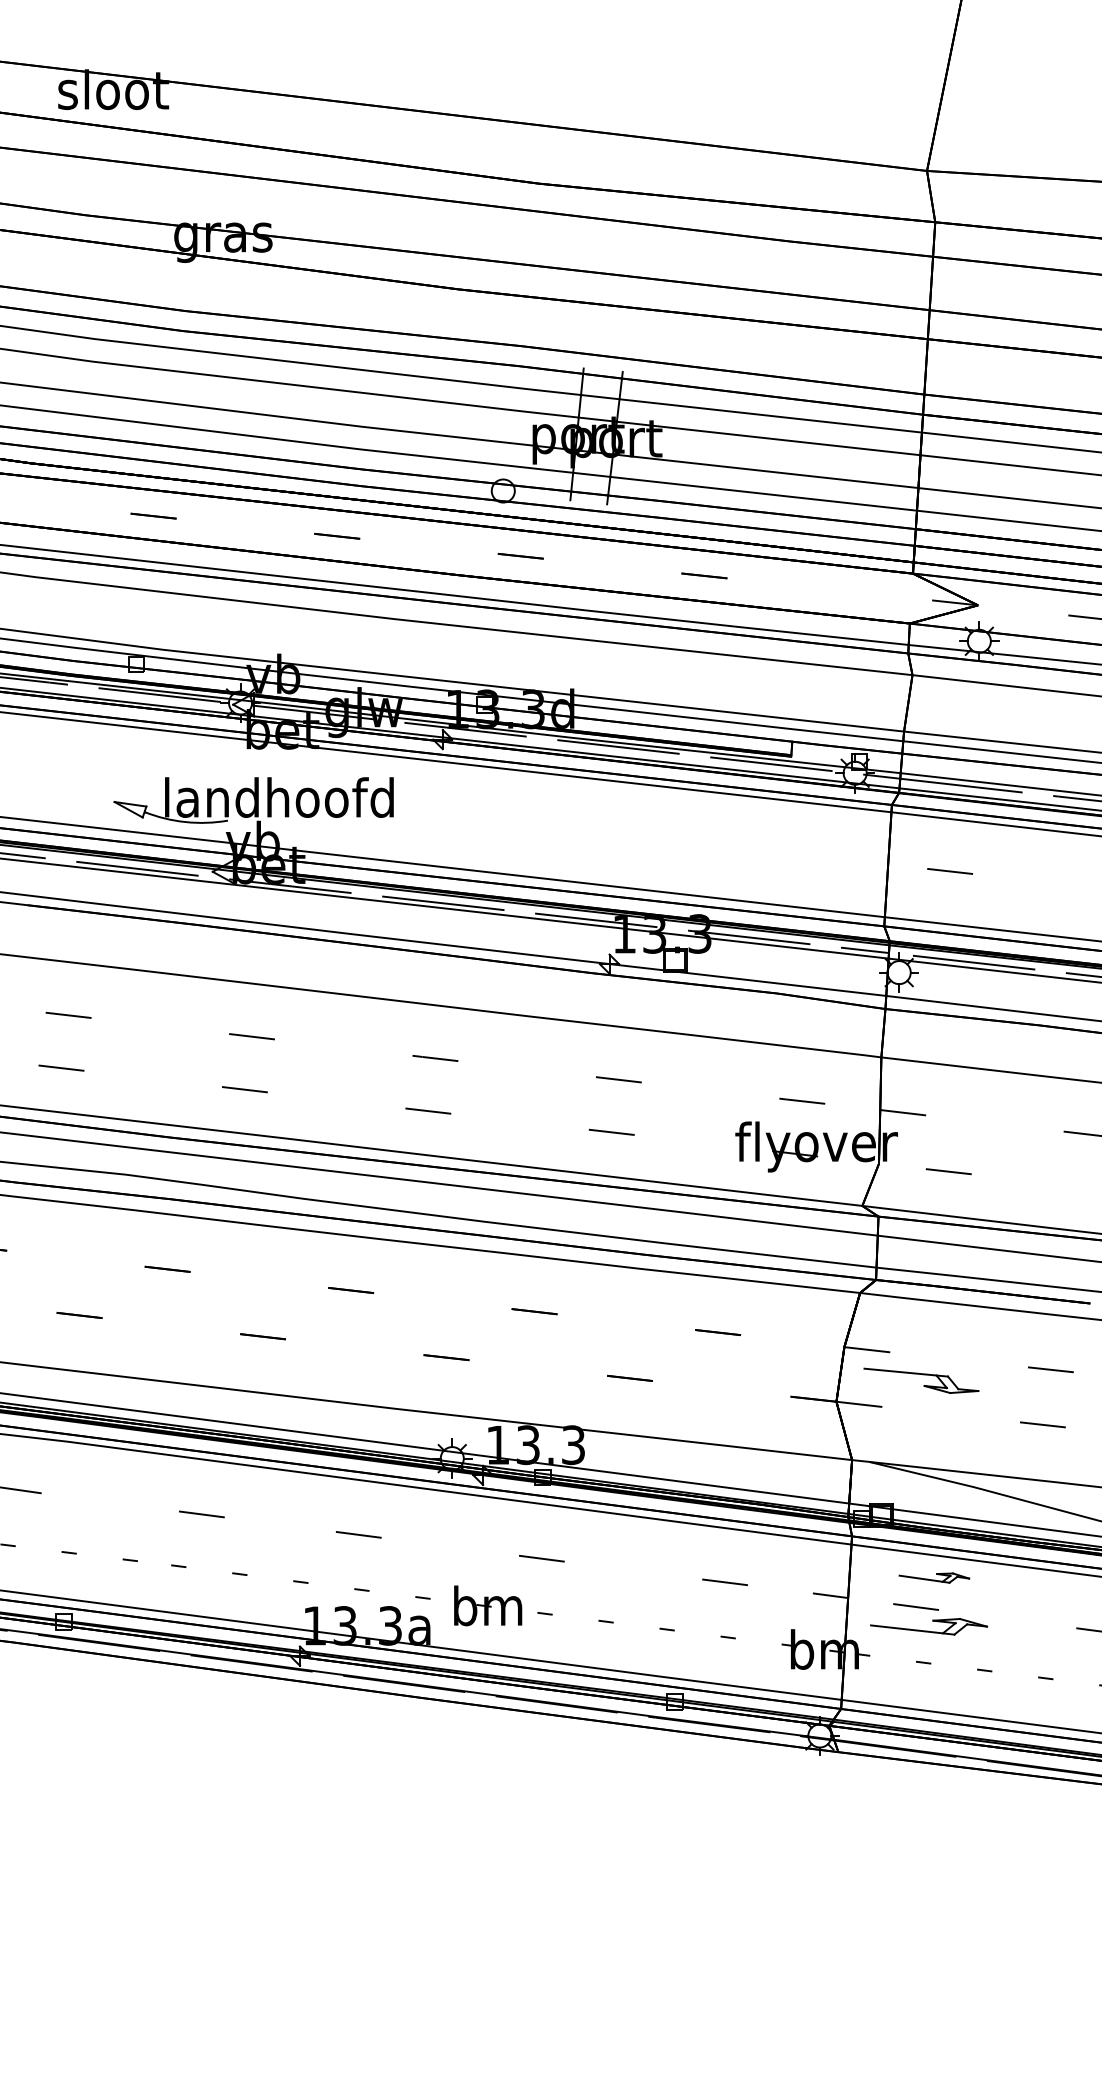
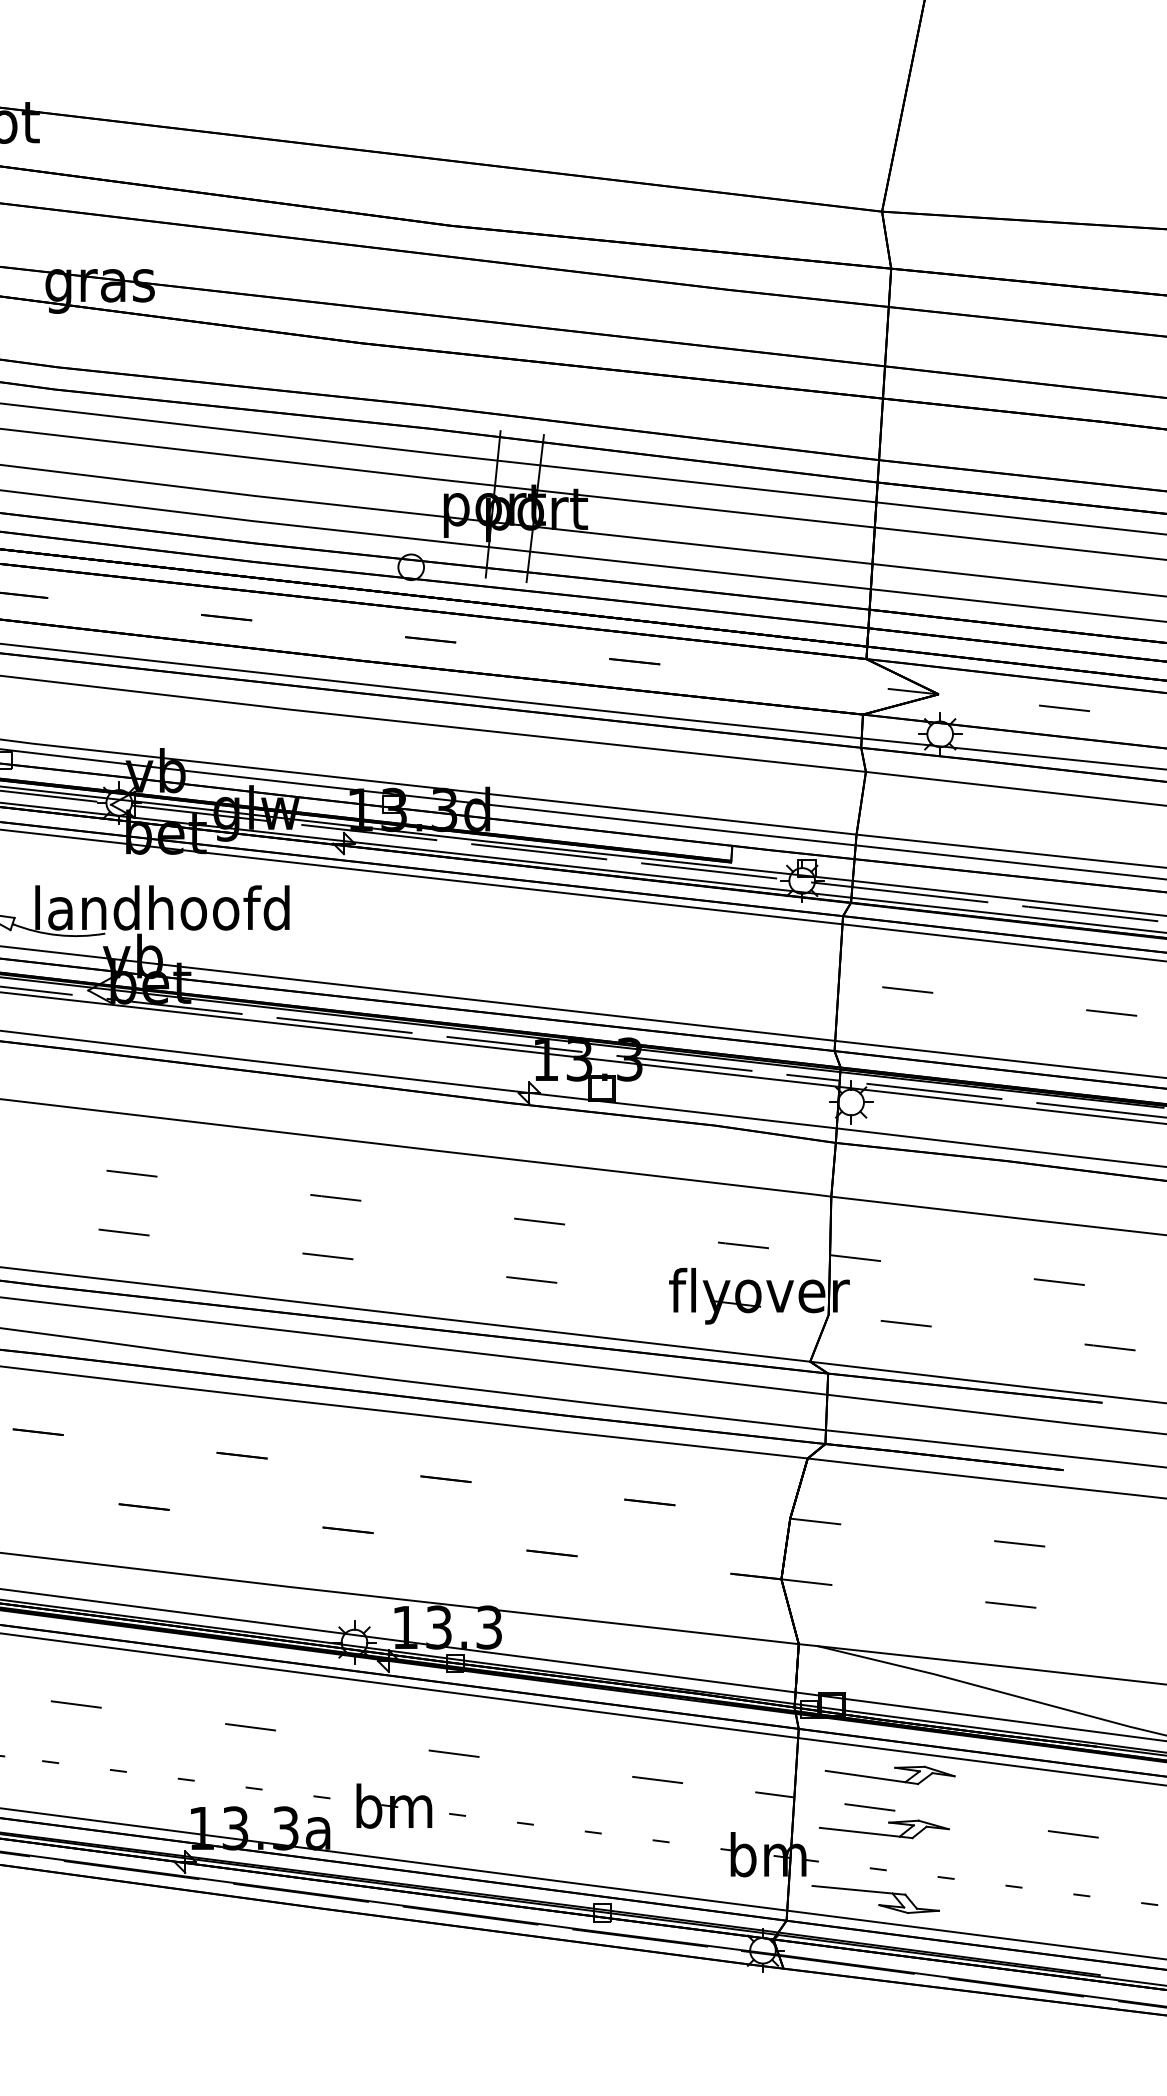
part: (921, 1380) -> (875, 1899), moved
part: (934, 1577) -> (890, 1774), size x1.67

